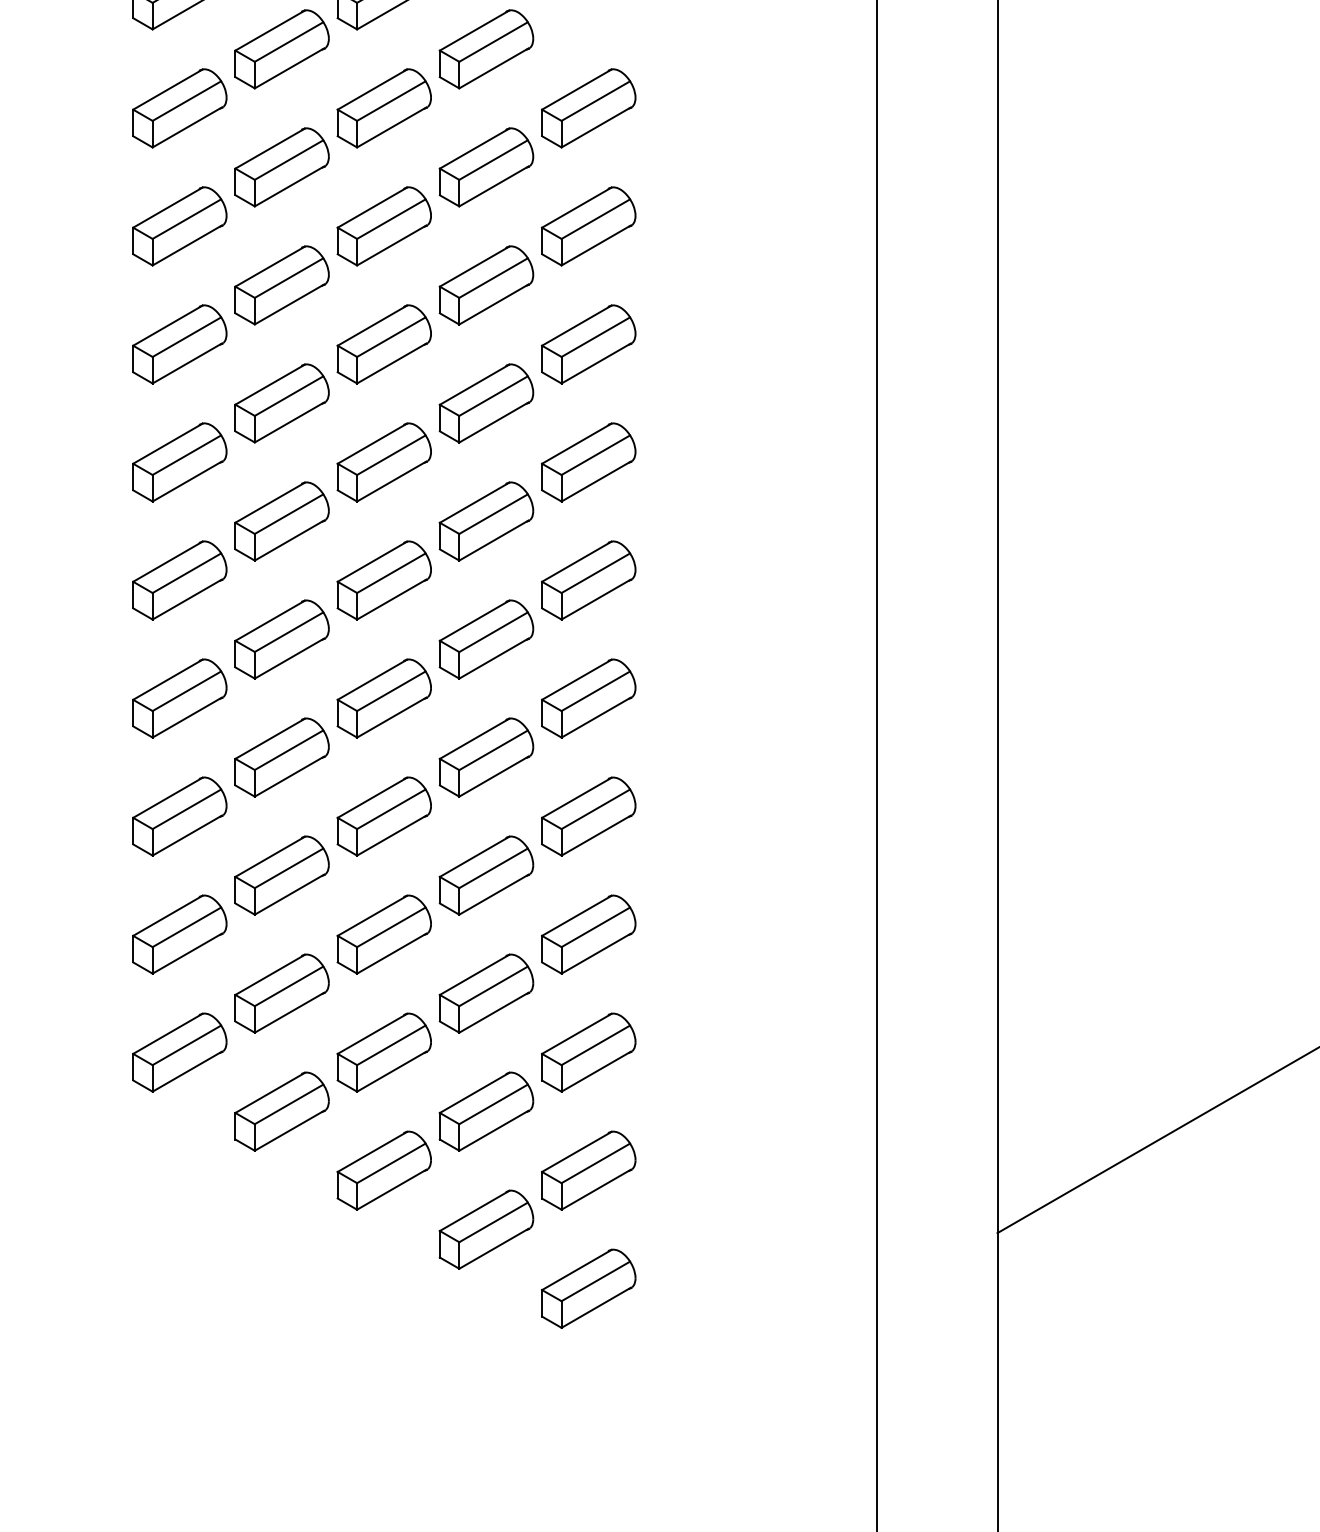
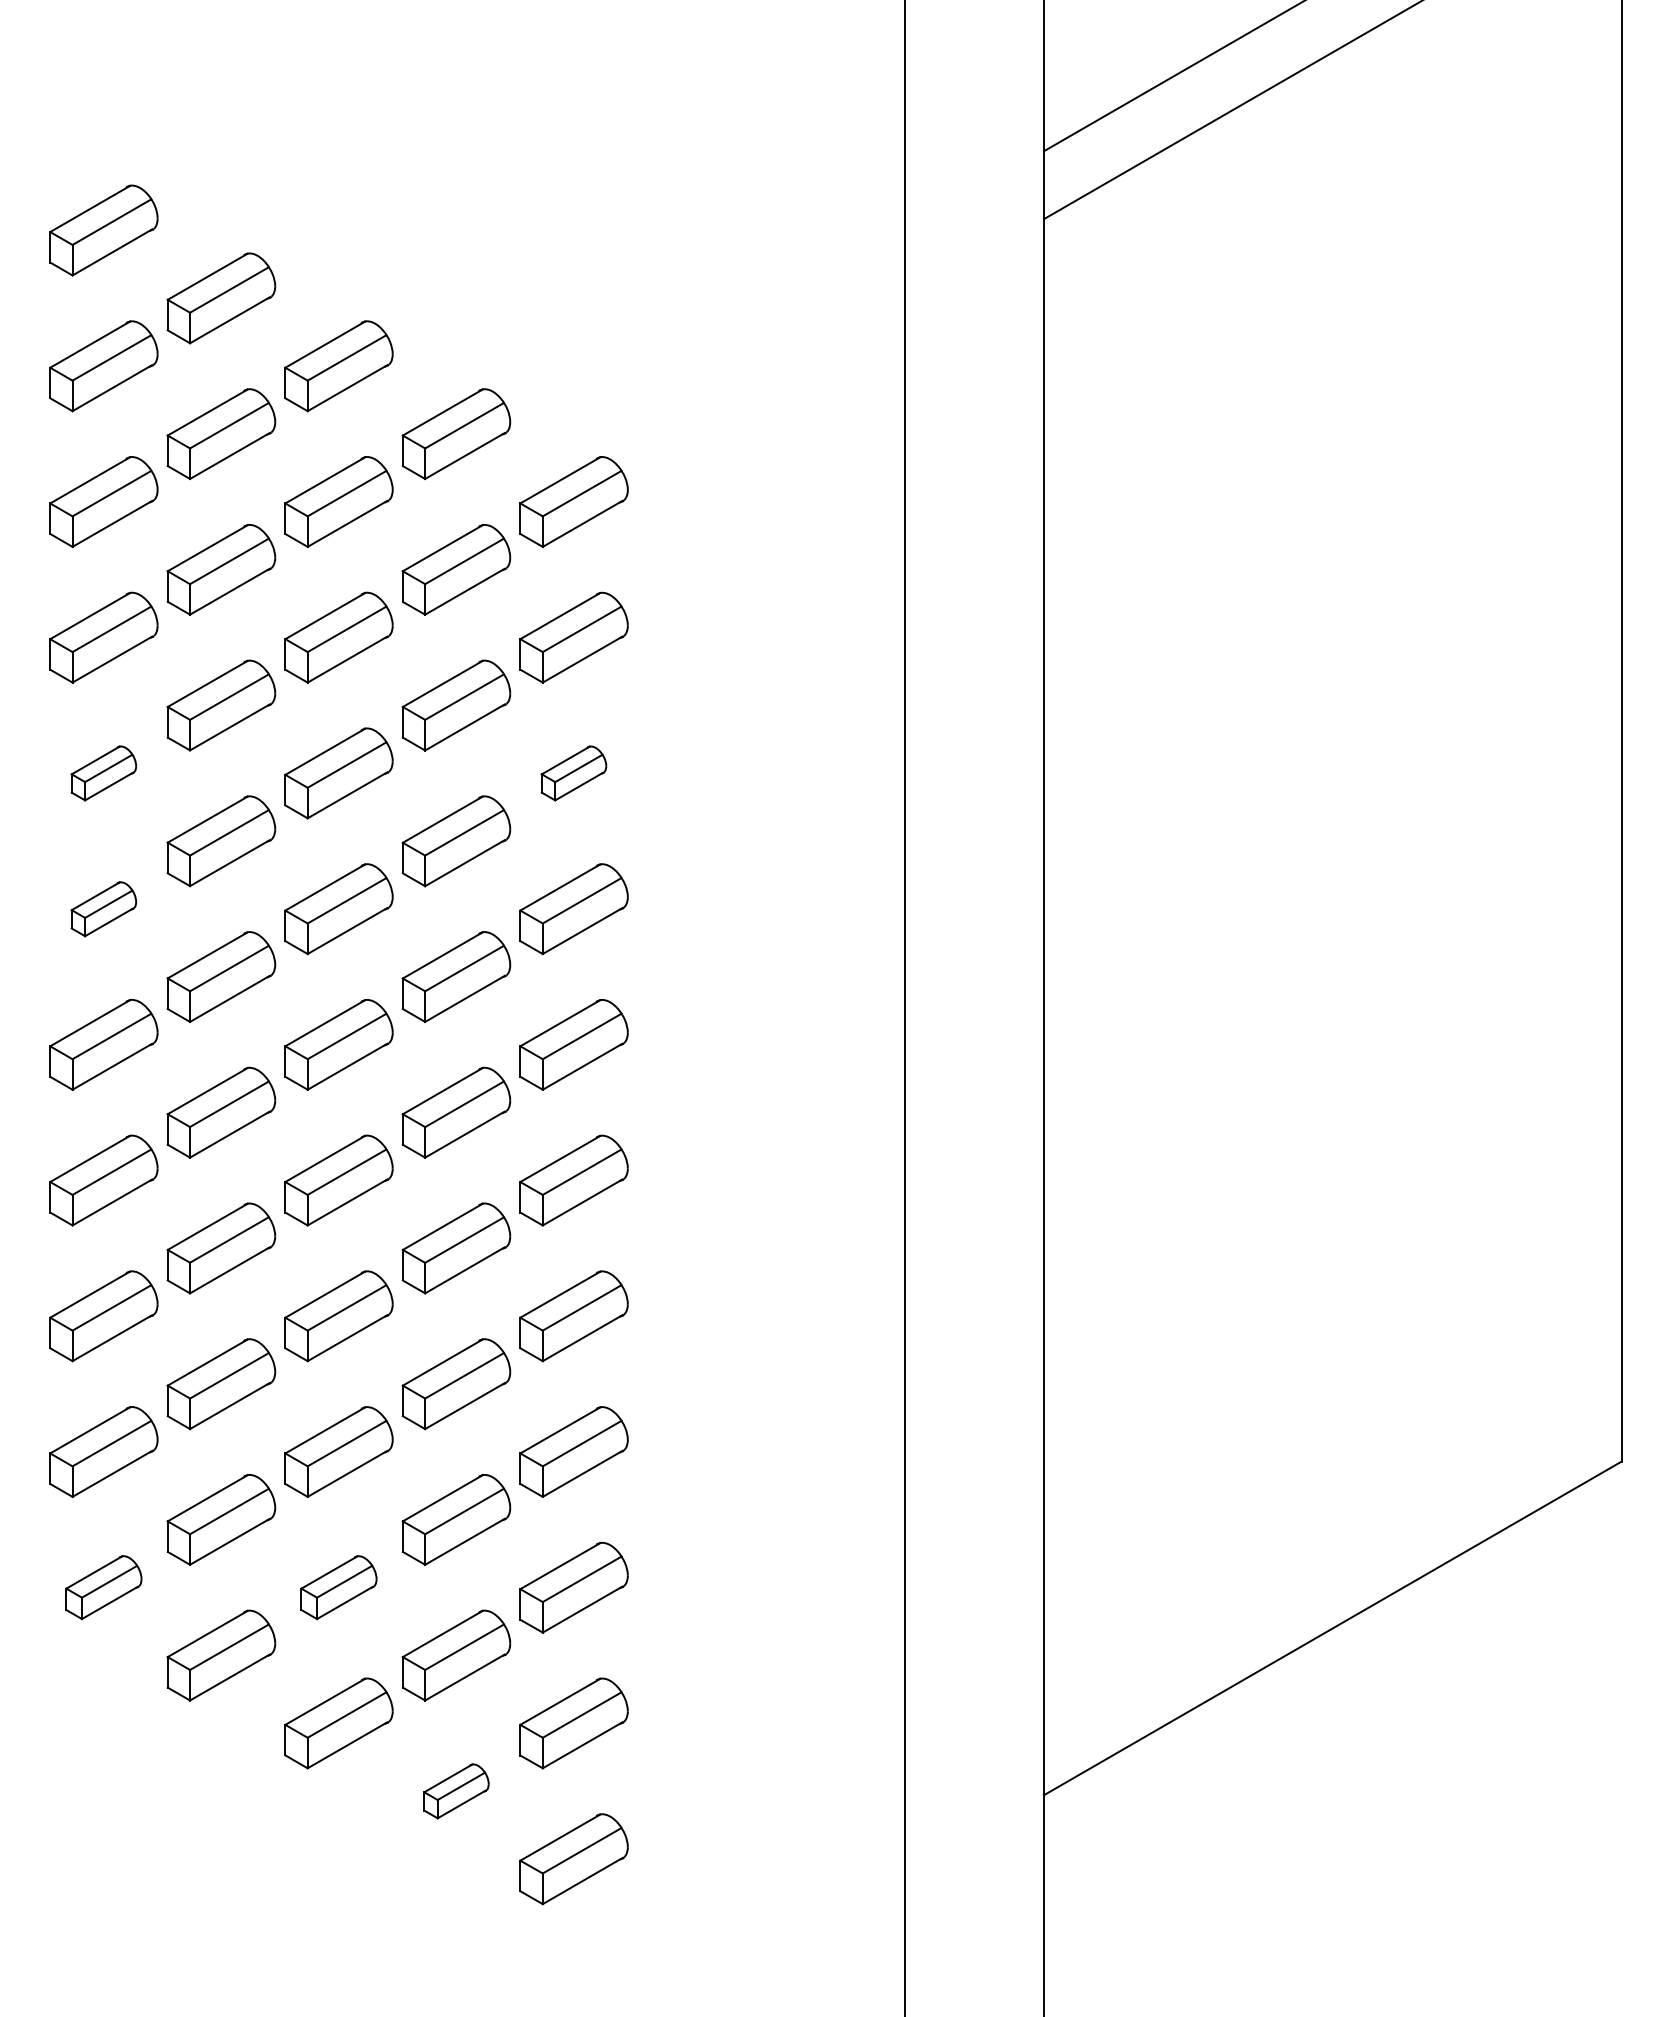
part: (179, 344) -> (103, 773), size x0.6
part: (588, 344) -> (573, 773), size x0.6
part: (179, 462) -> (103, 909), size x0.6
part: (179, 1052) -> (103, 1587), size x0.7
part: (383, 1052) -> (338, 1587), size x0.7
part: (486, 1229) -> (456, 1791), size x0.6

